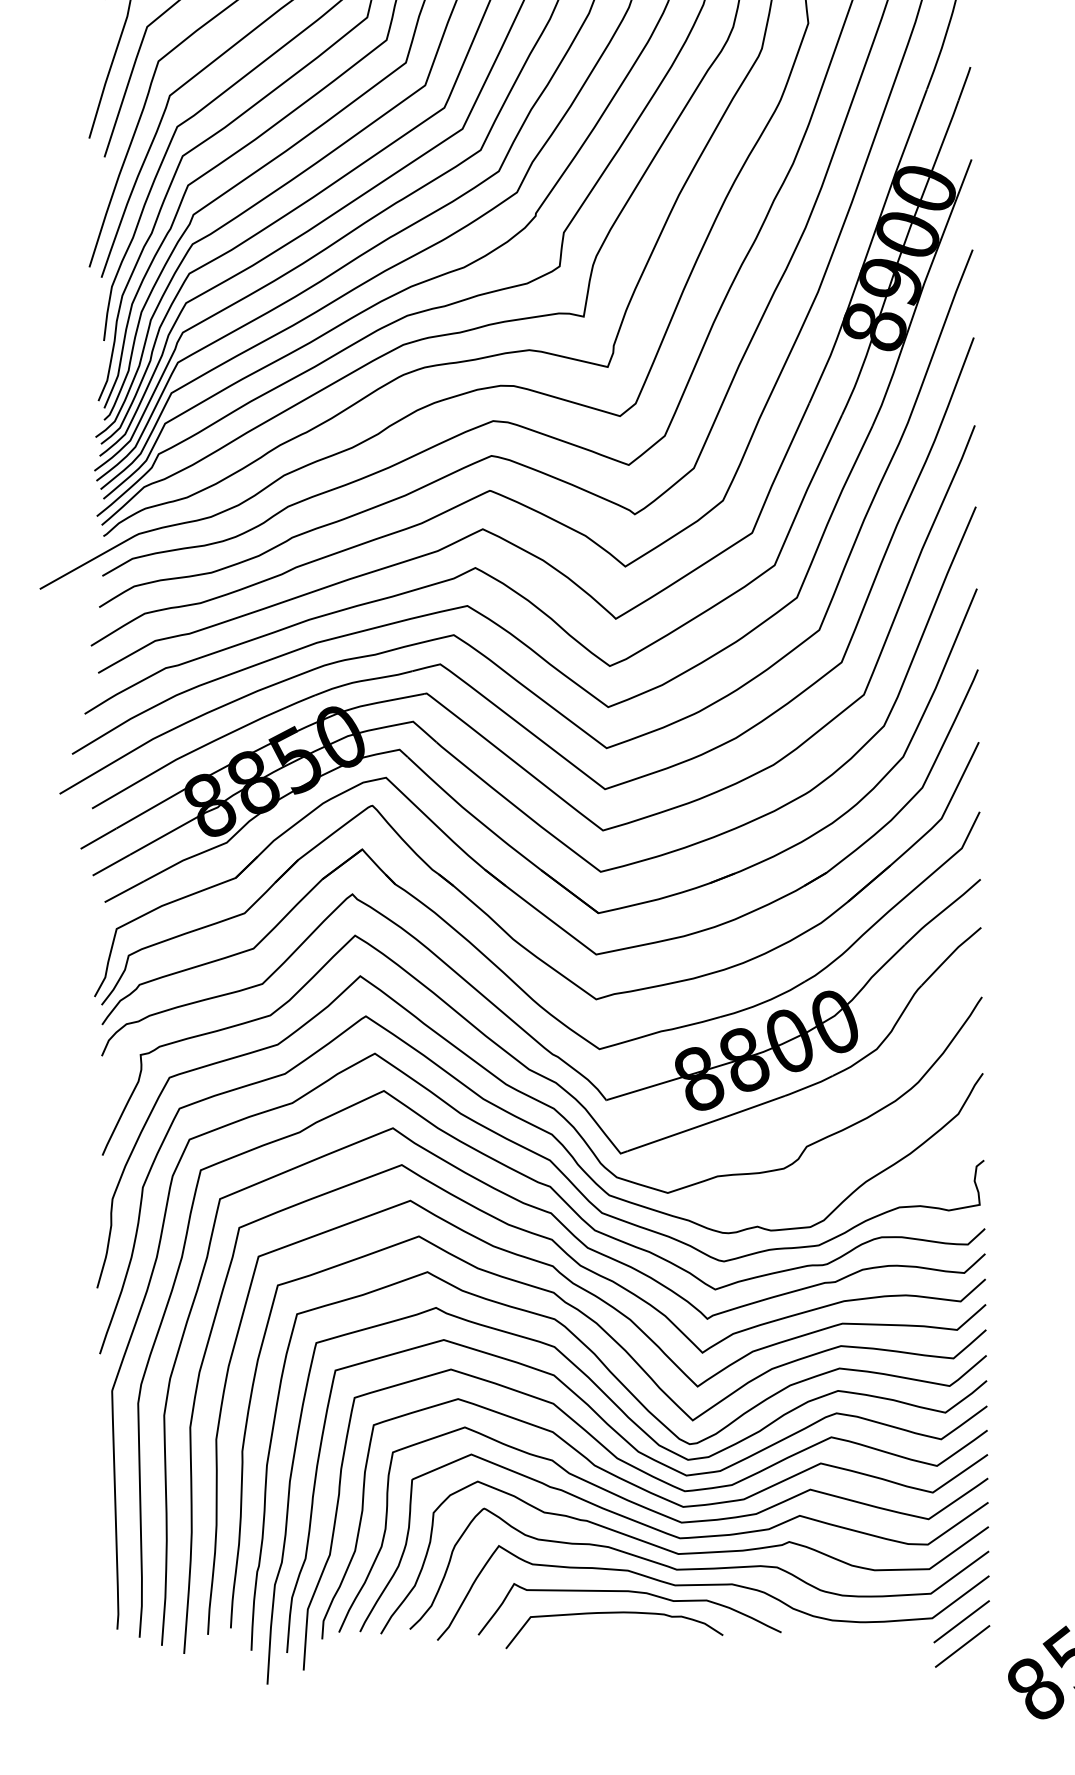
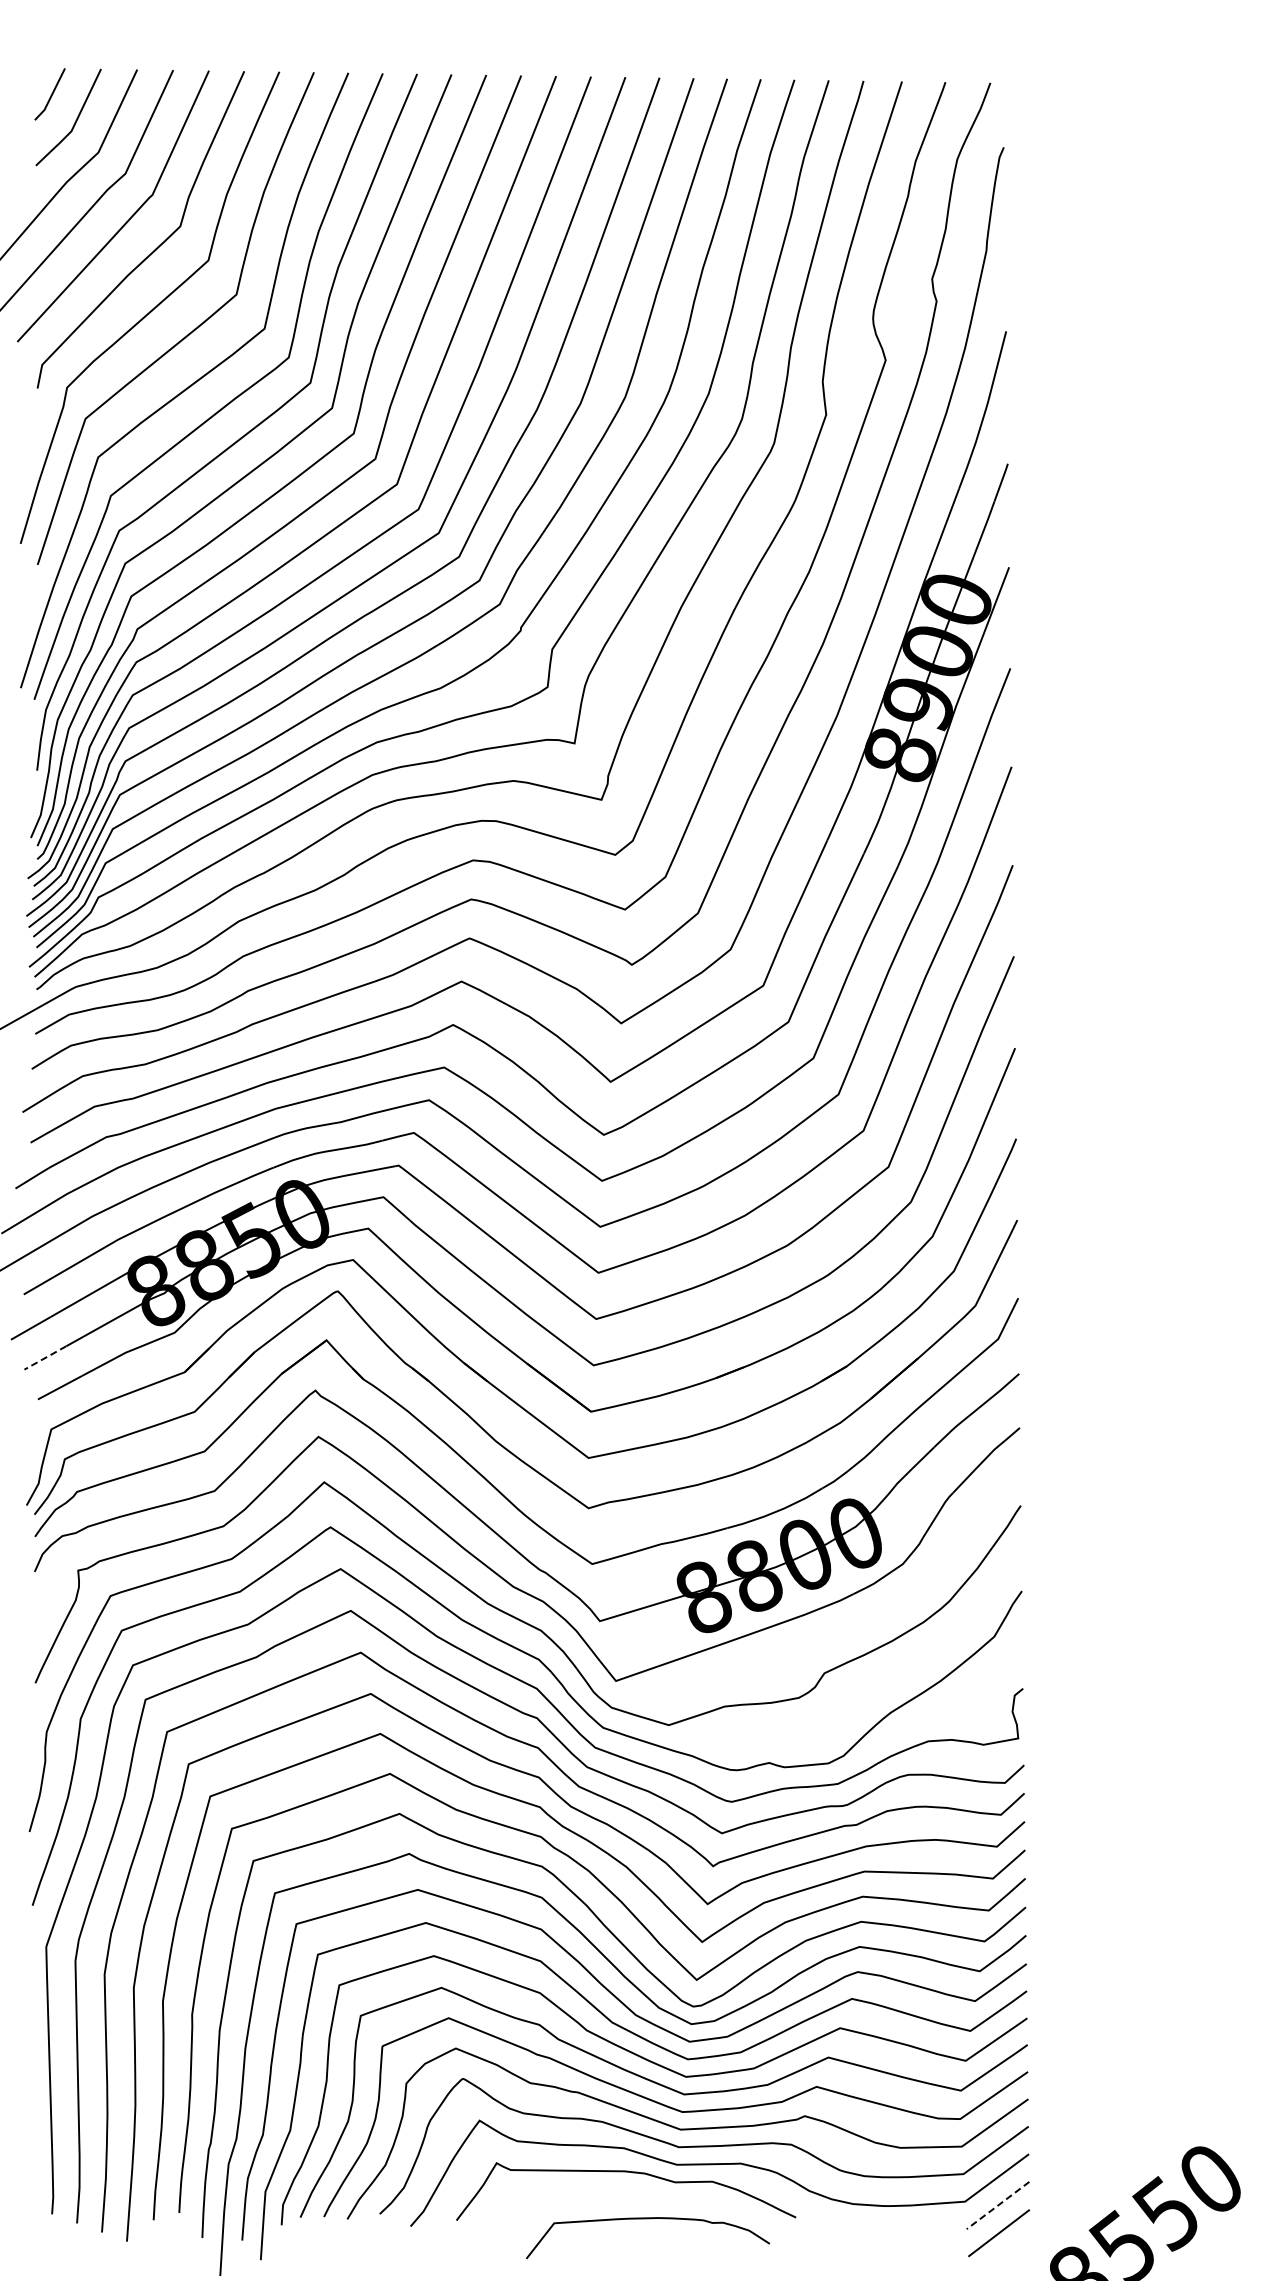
line: (111, 864) -> (45, 1357), solid -> dashed
curve: (614, 1613) -> (648, 2219), moved
line: (961, 1621) -> (997, 2205), solid -> dashed

